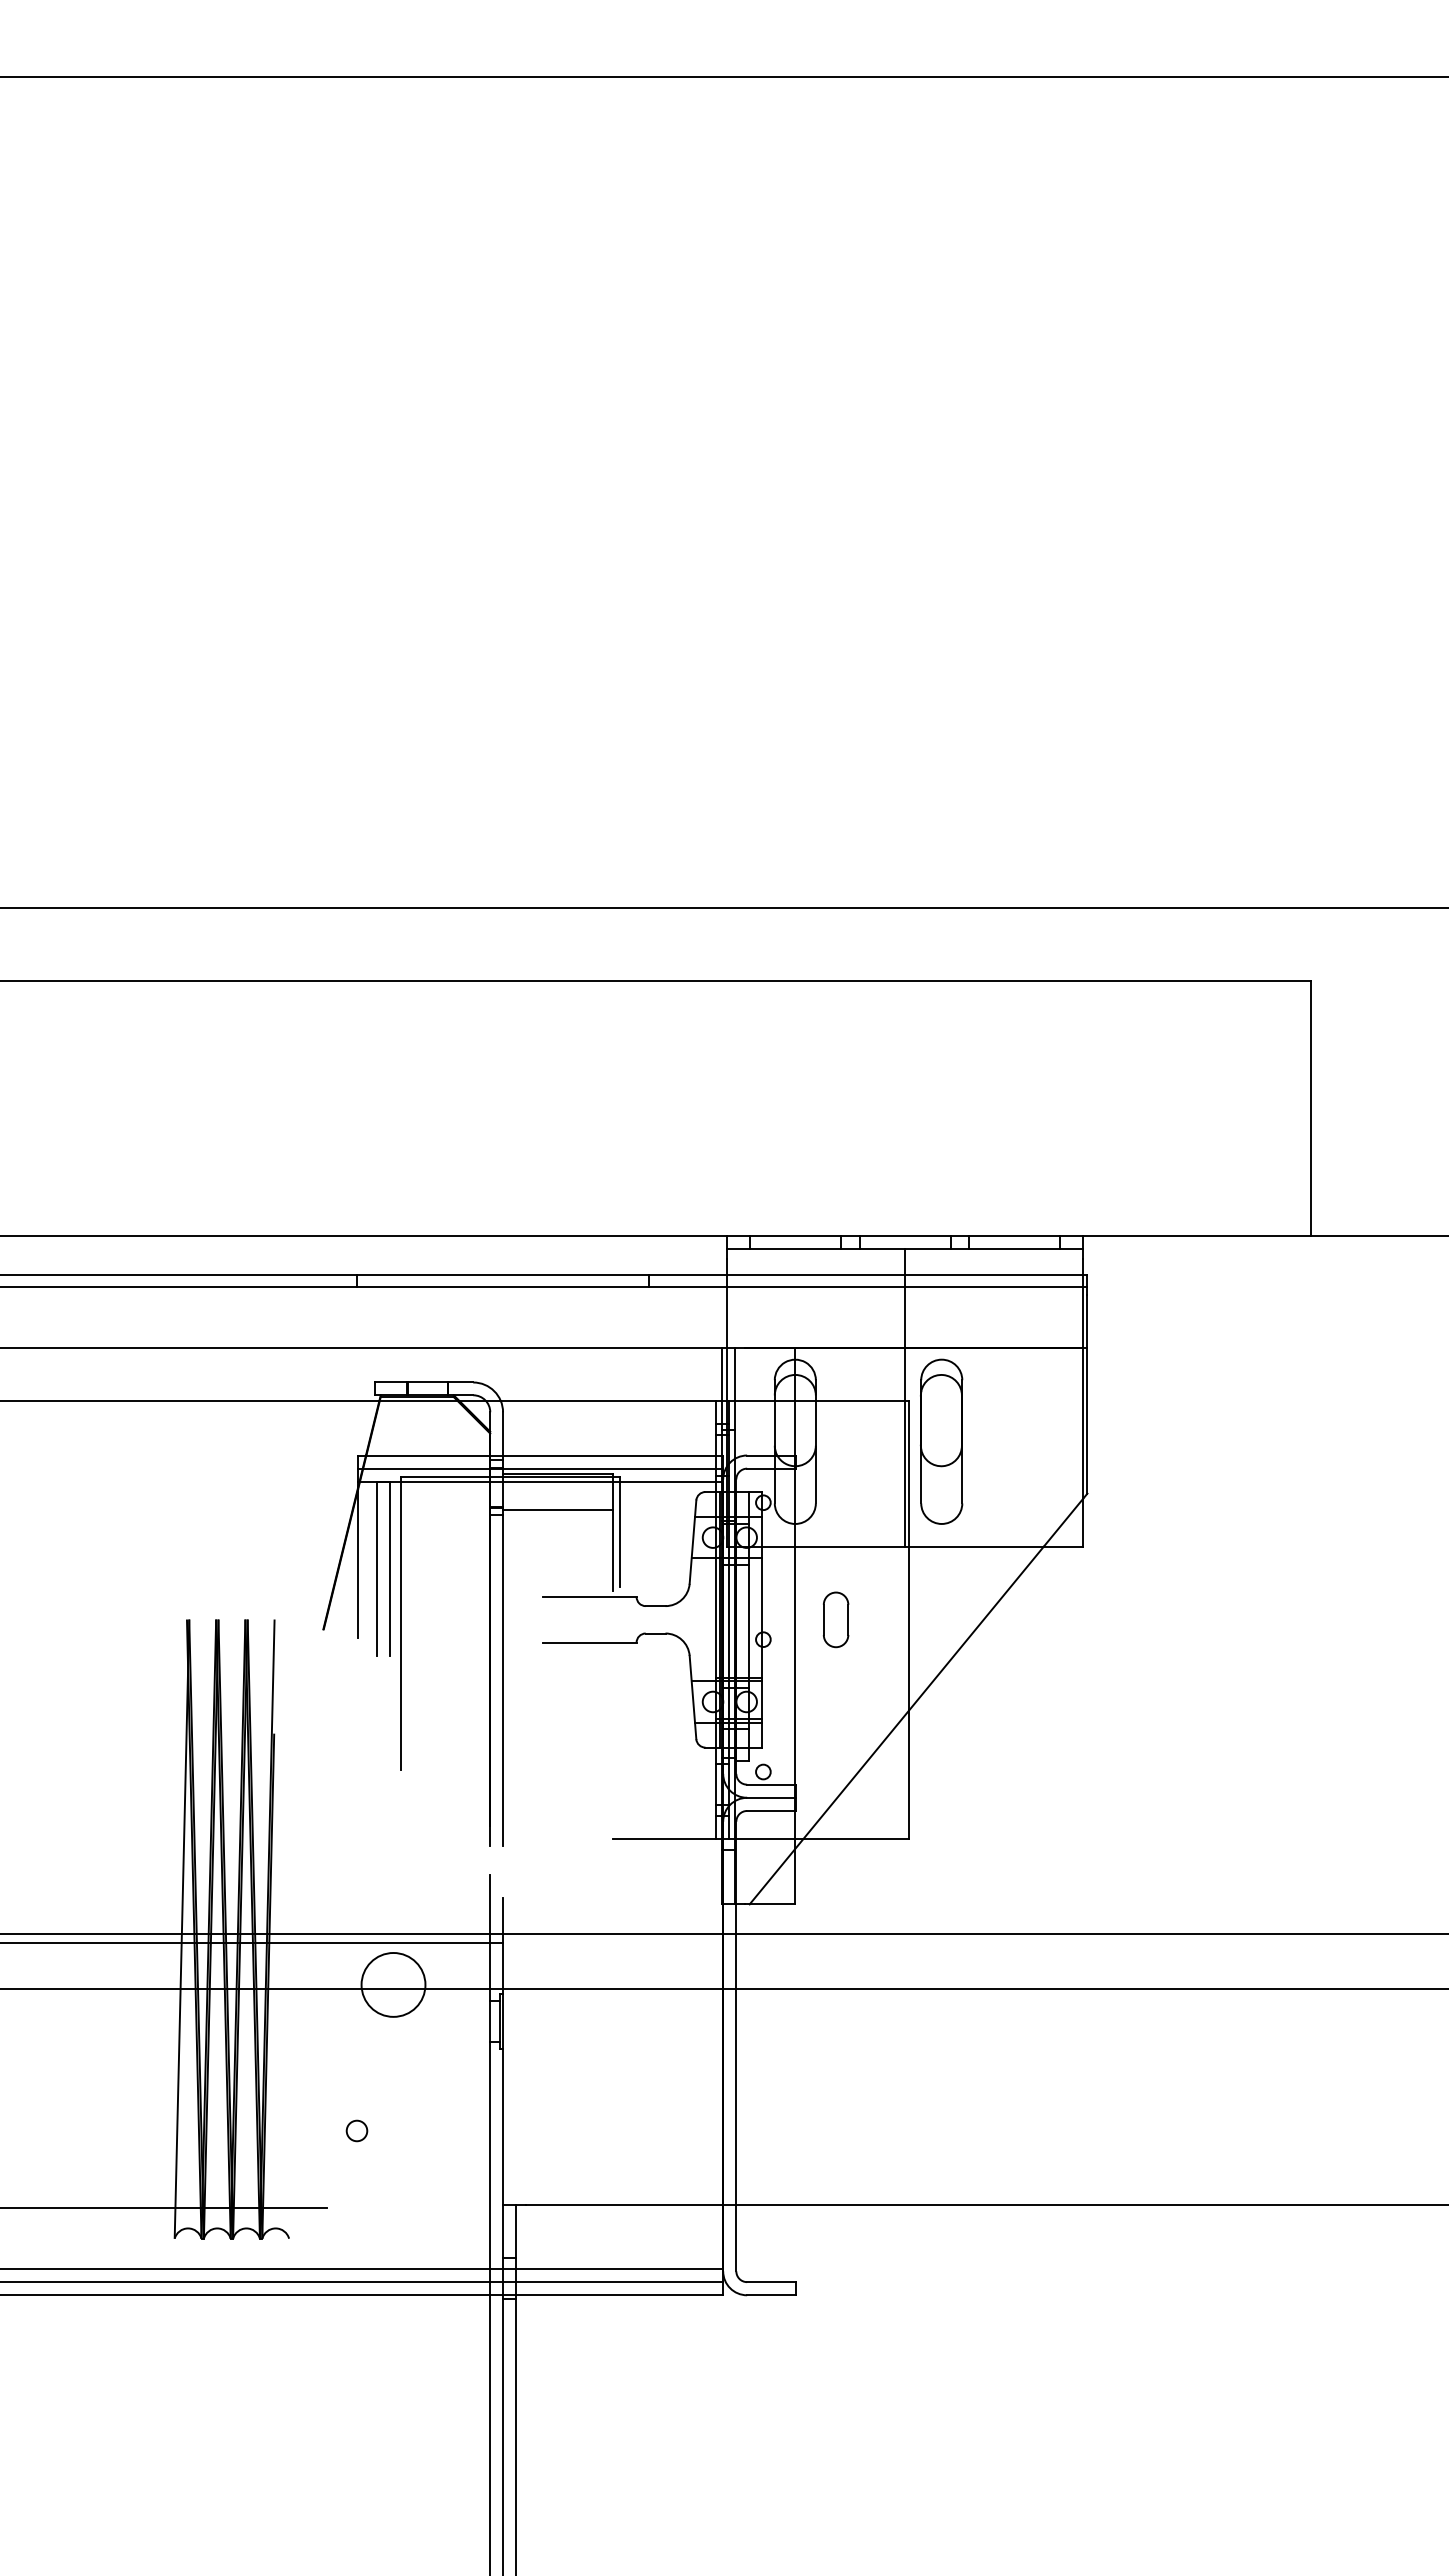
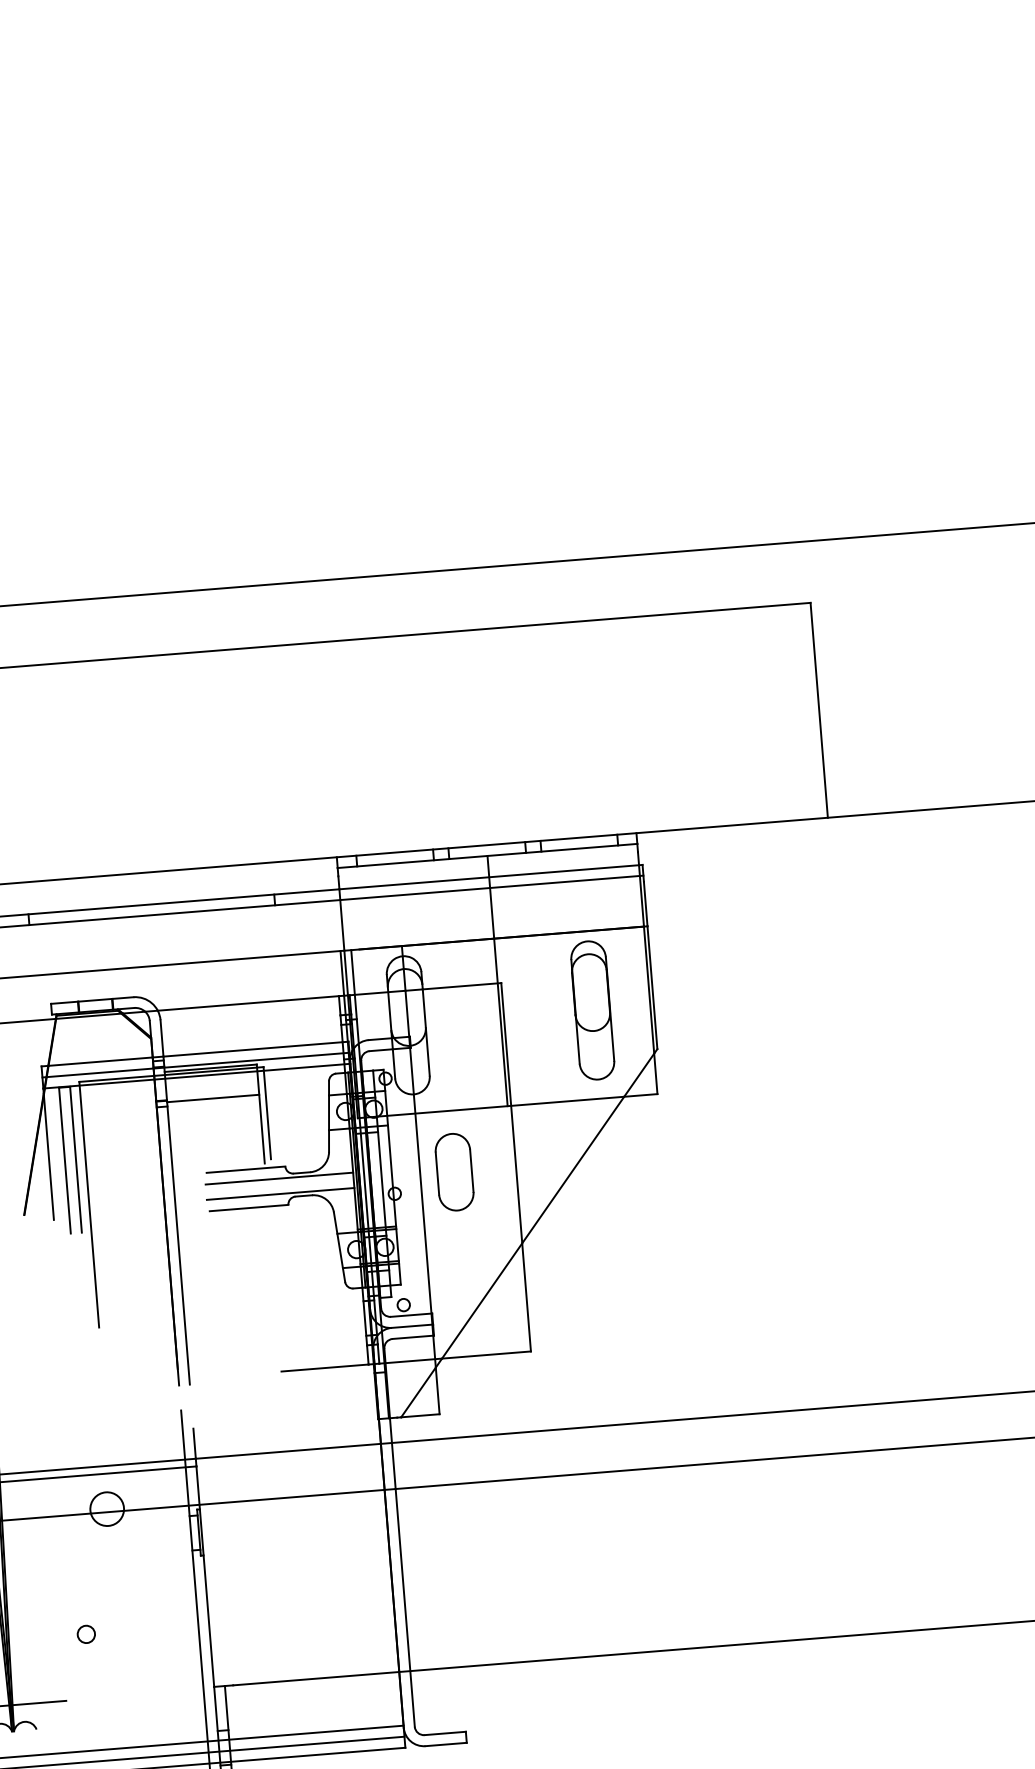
part: (941, 1441) -> (592, 1010), moved
line: (628, 1610) -> (279, 1178), added
part: (835, 1619) -> (454, 1171), size x1.67
line: (628, 1628) -> (280, 1193), added
circle: (393, 1984) -> (107, 1508), size x0.62

